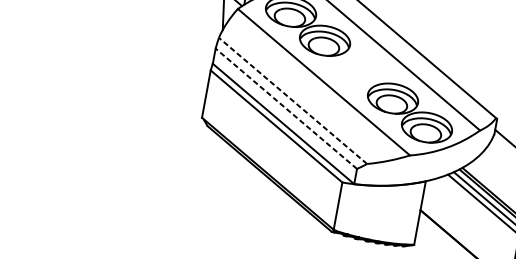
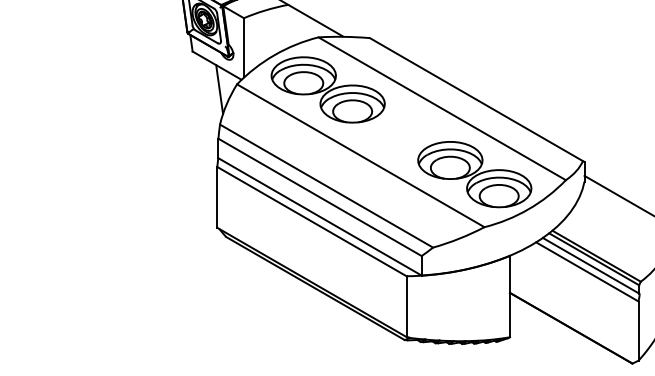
line: (292, 101) -> (326, 186), dashed -> solid
line: (285, 108) -> (319, 197), dashed -> solid

